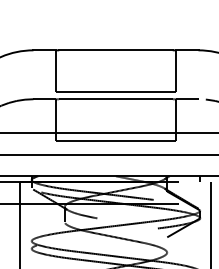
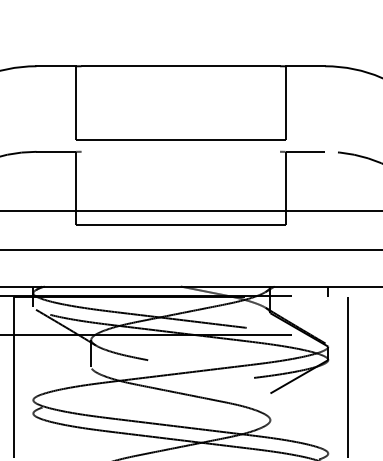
line: (115, 99) -> (179, 152), removed

